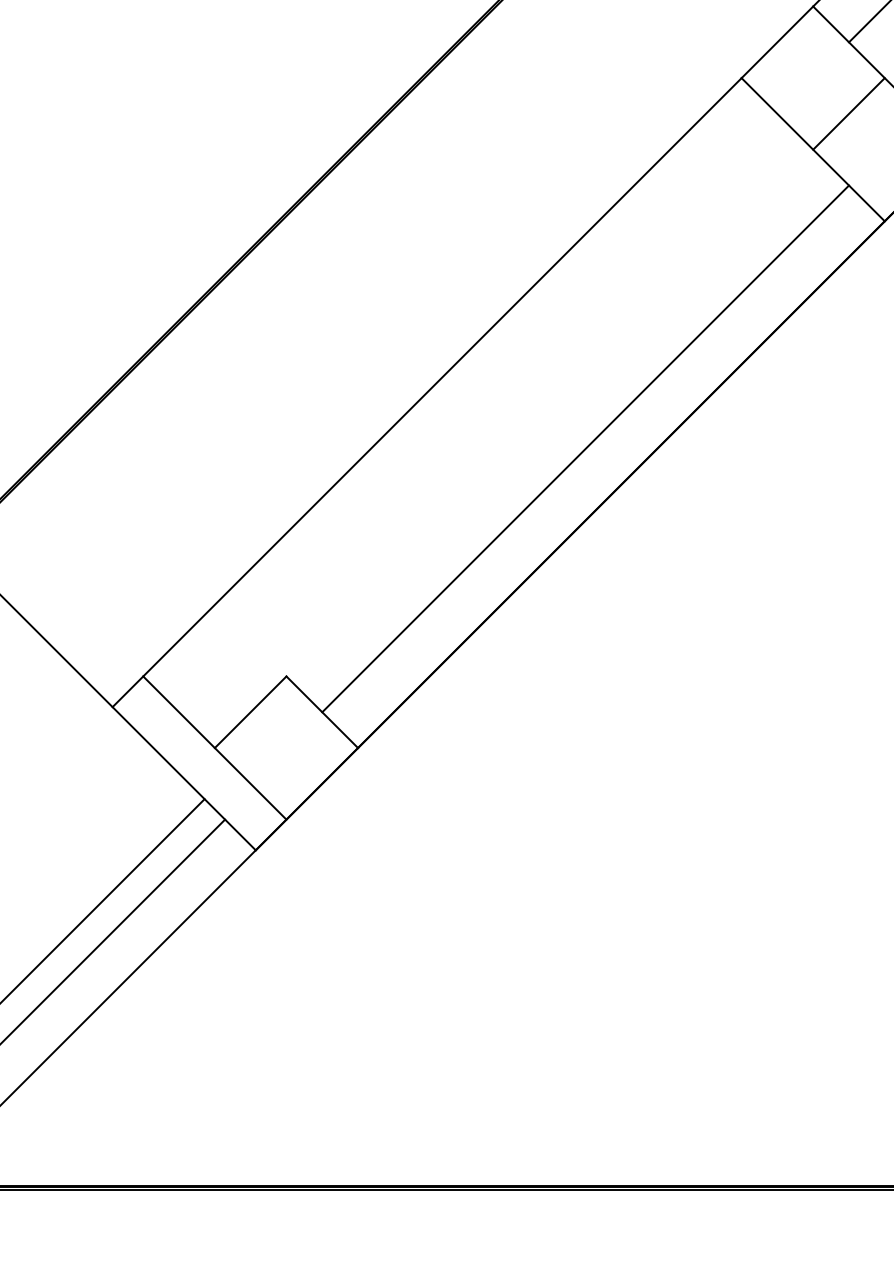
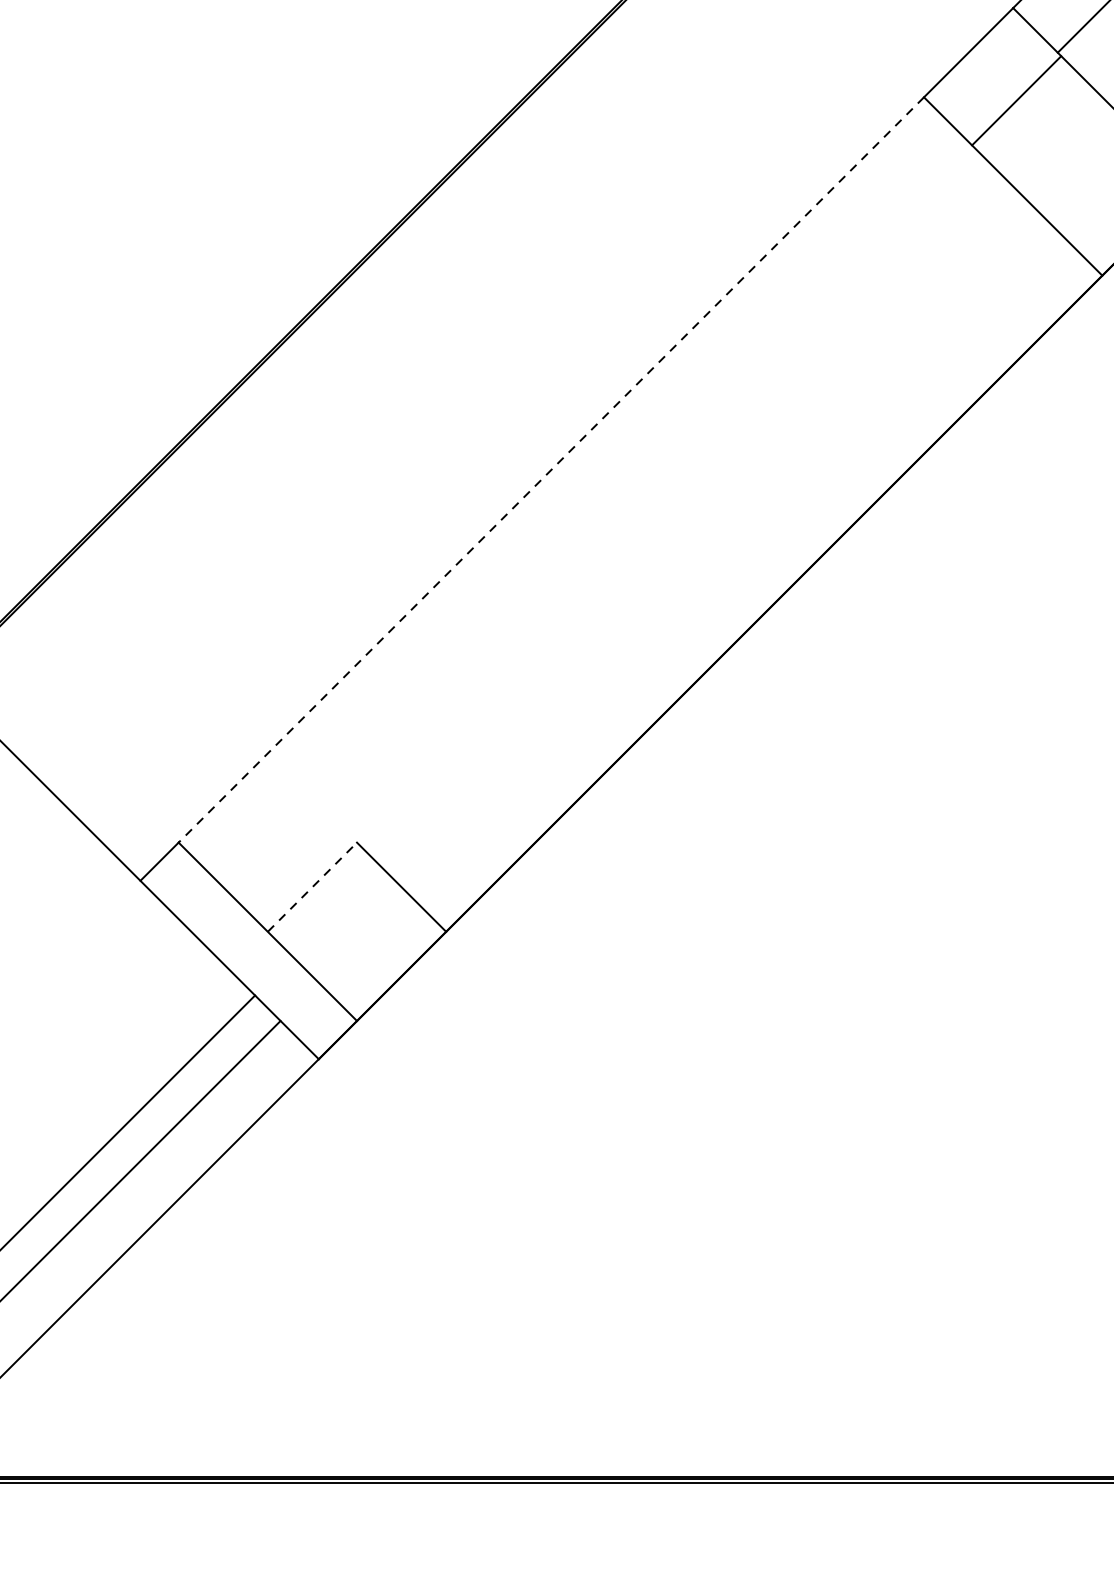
line: (848, 113) -> (1016, 100), moved
line: (442, 377) -> (551, 470), solid -> dashed
line: (585, 448) -> (729, 558), removed
line: (250, 712) -> (312, 887), solid -> dashed

